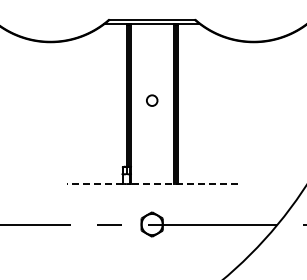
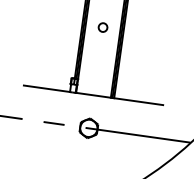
line: (94, 183) -> (46, 88), dashed -> solid
line: (184, 183) -> (119, 98), dashed -> solid

